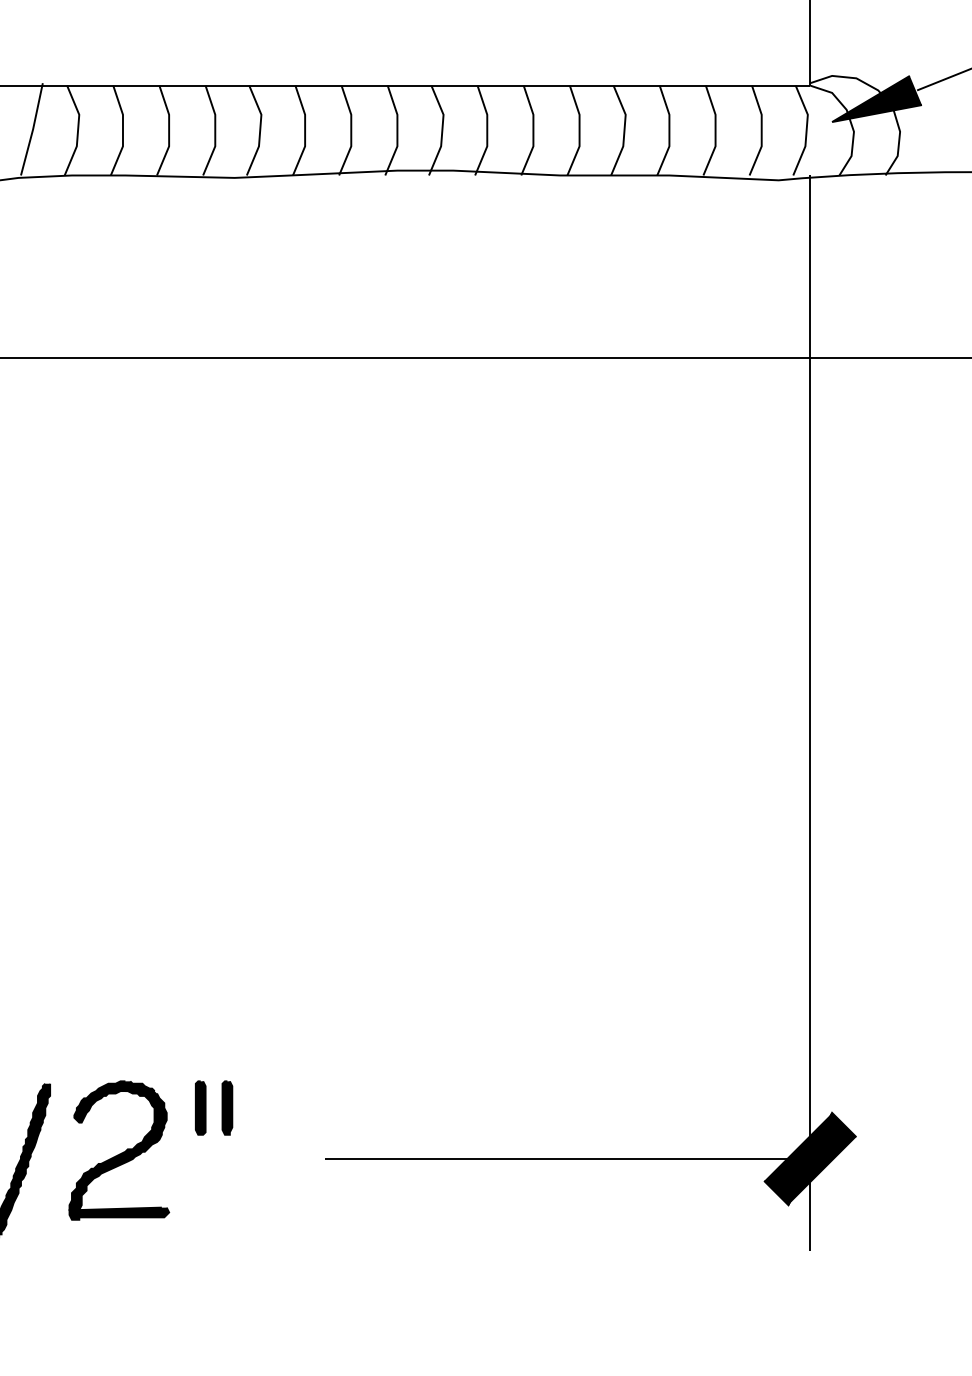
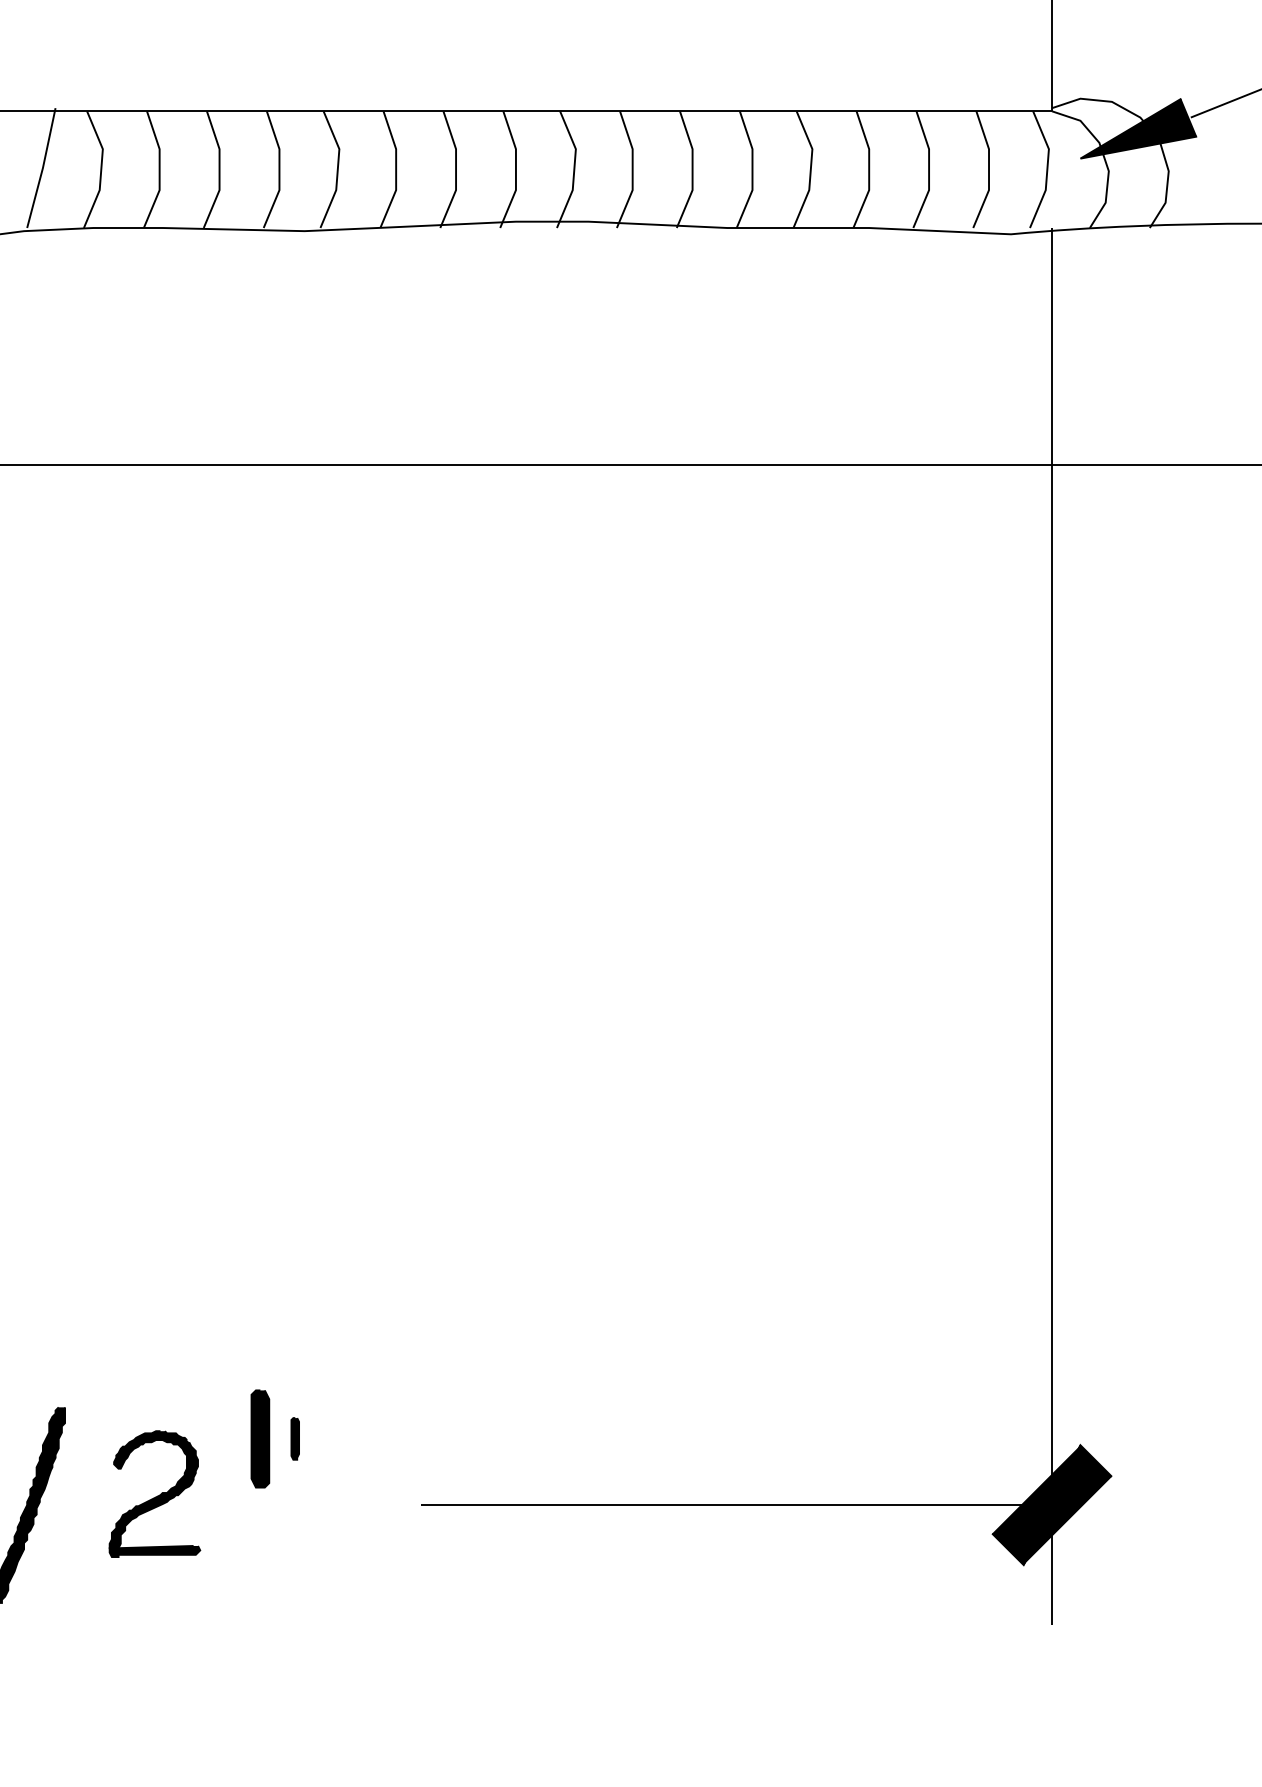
part: (200, 1107) -> (260, 1438), size x1.4
part: (227, 1107) -> (295, 1438), size x0.6
part: (119, 1150) -> (155, 1494), size x0.7

